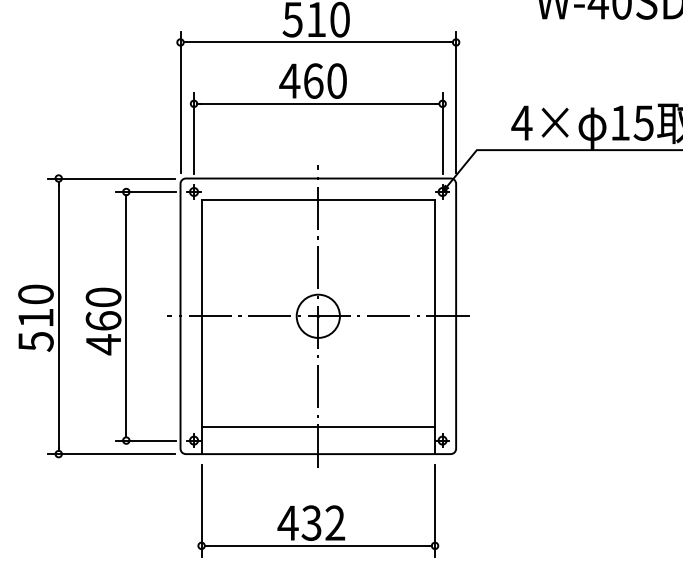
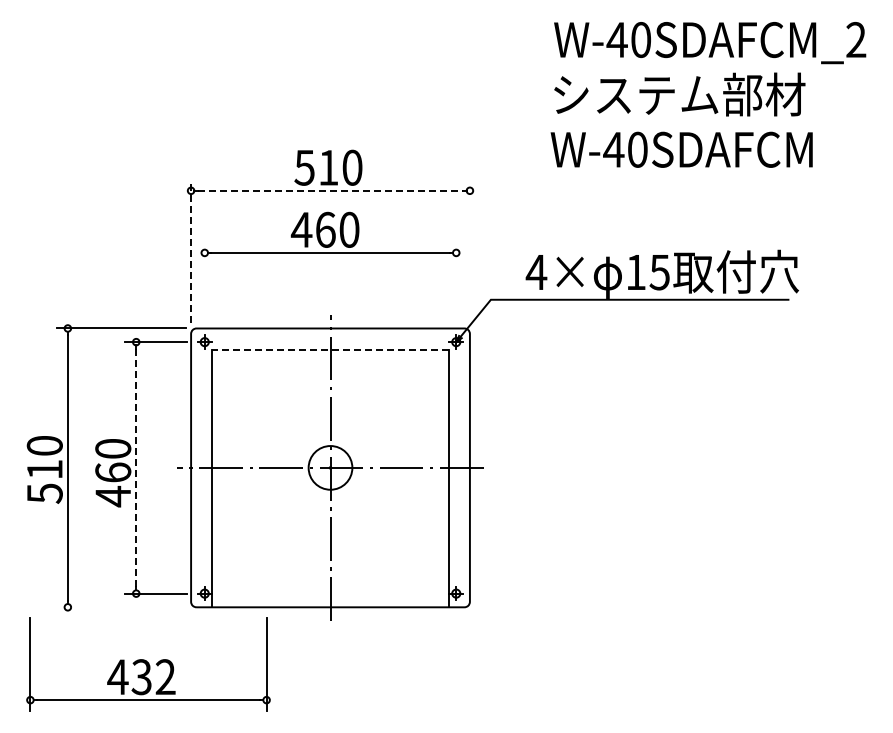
line: (318, 42) -> (330, 190), solid -> dashed
line: (180, 102) -> (191, 251), solid -> dashed
line: (455, 102) -> (469, 251), removed
line: (193, 133) -> (204, 282), removed
line: (442, 133) -> (456, 282), removed
line: (318, 199) -> (330, 349), solid -> dashed
line: (126, 316) -> (136, 468), solid -> dashed
line: (318, 426) -> (330, 579), removed
line: (110, 454) -> (120, 607), removed
part: (318, 510) -> (148, 664), moved

